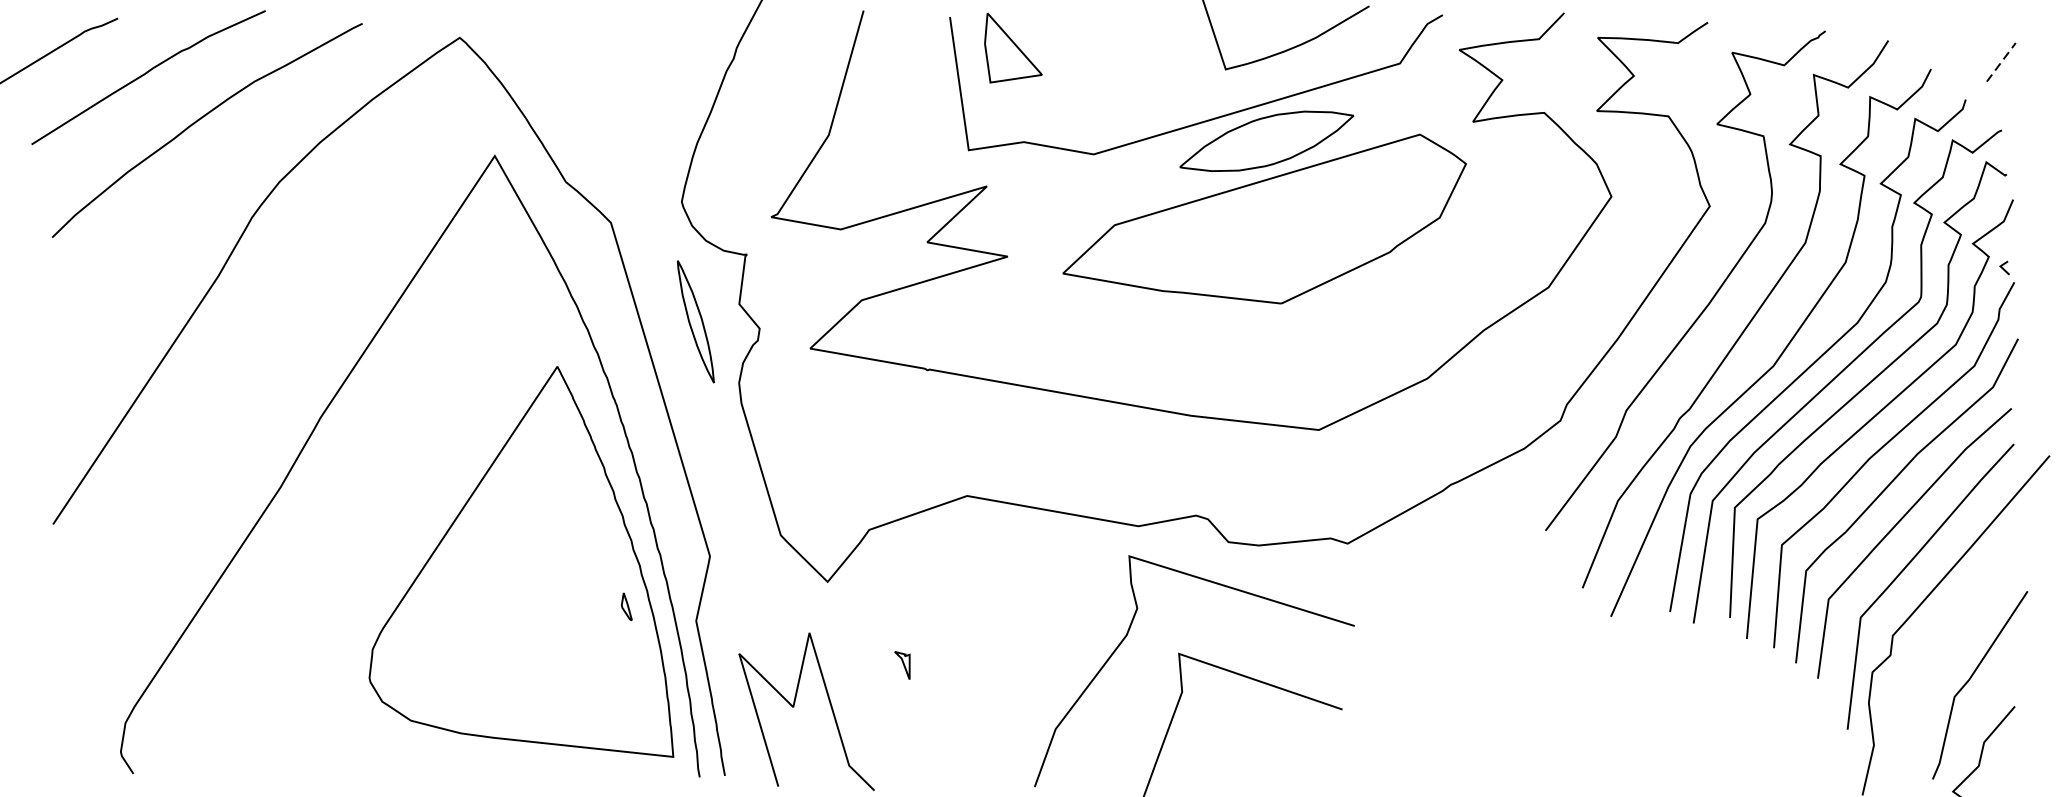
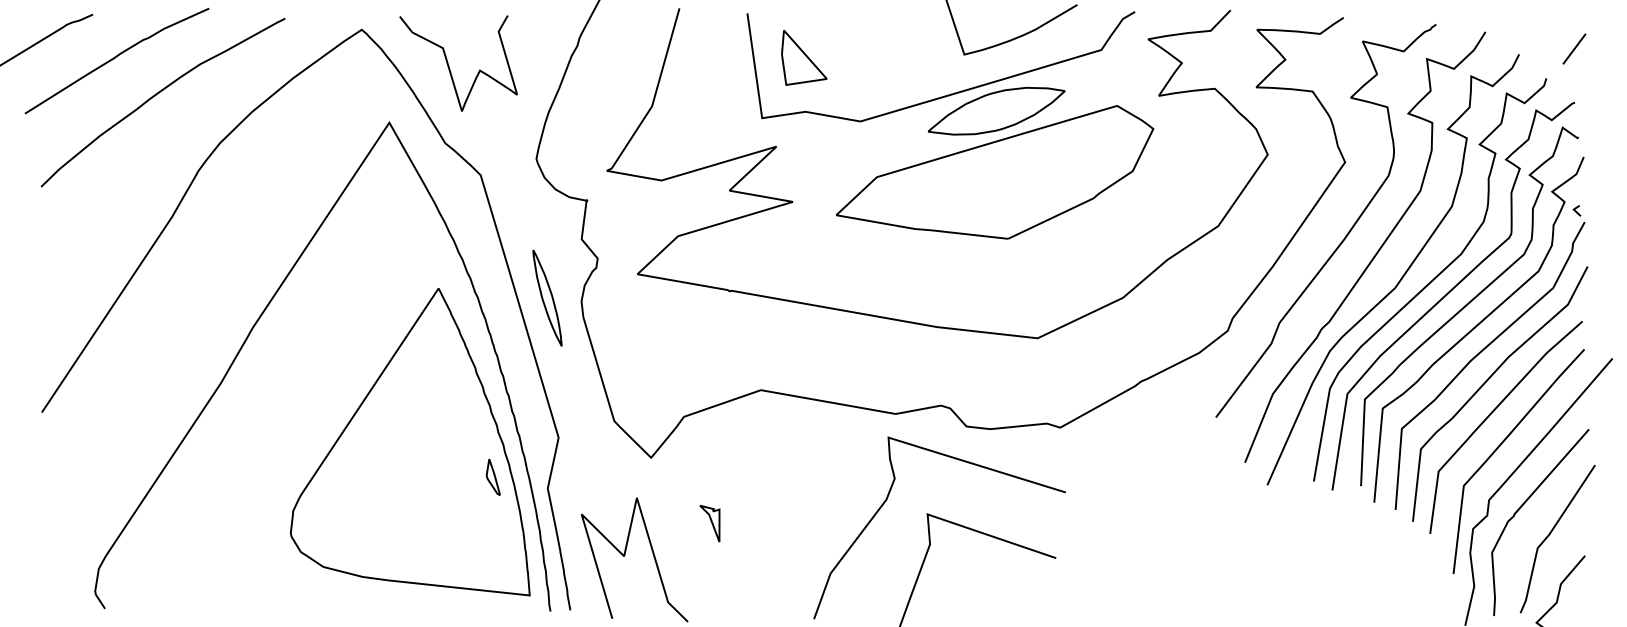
part: (1013, 47) -> (804, 57), moved
line: (2001, 62) -> (1574, 49), dashed -> solid
curve: (571, 83) -> (449, 65), added
part: (695, 320) -> (547, 297), moved
part: (625, 606) -> (492, 477), size x1.67
curve: (1936, 642) -> (1523, 505), added
part: (901, 665) -> (709, 523), size x1.67

